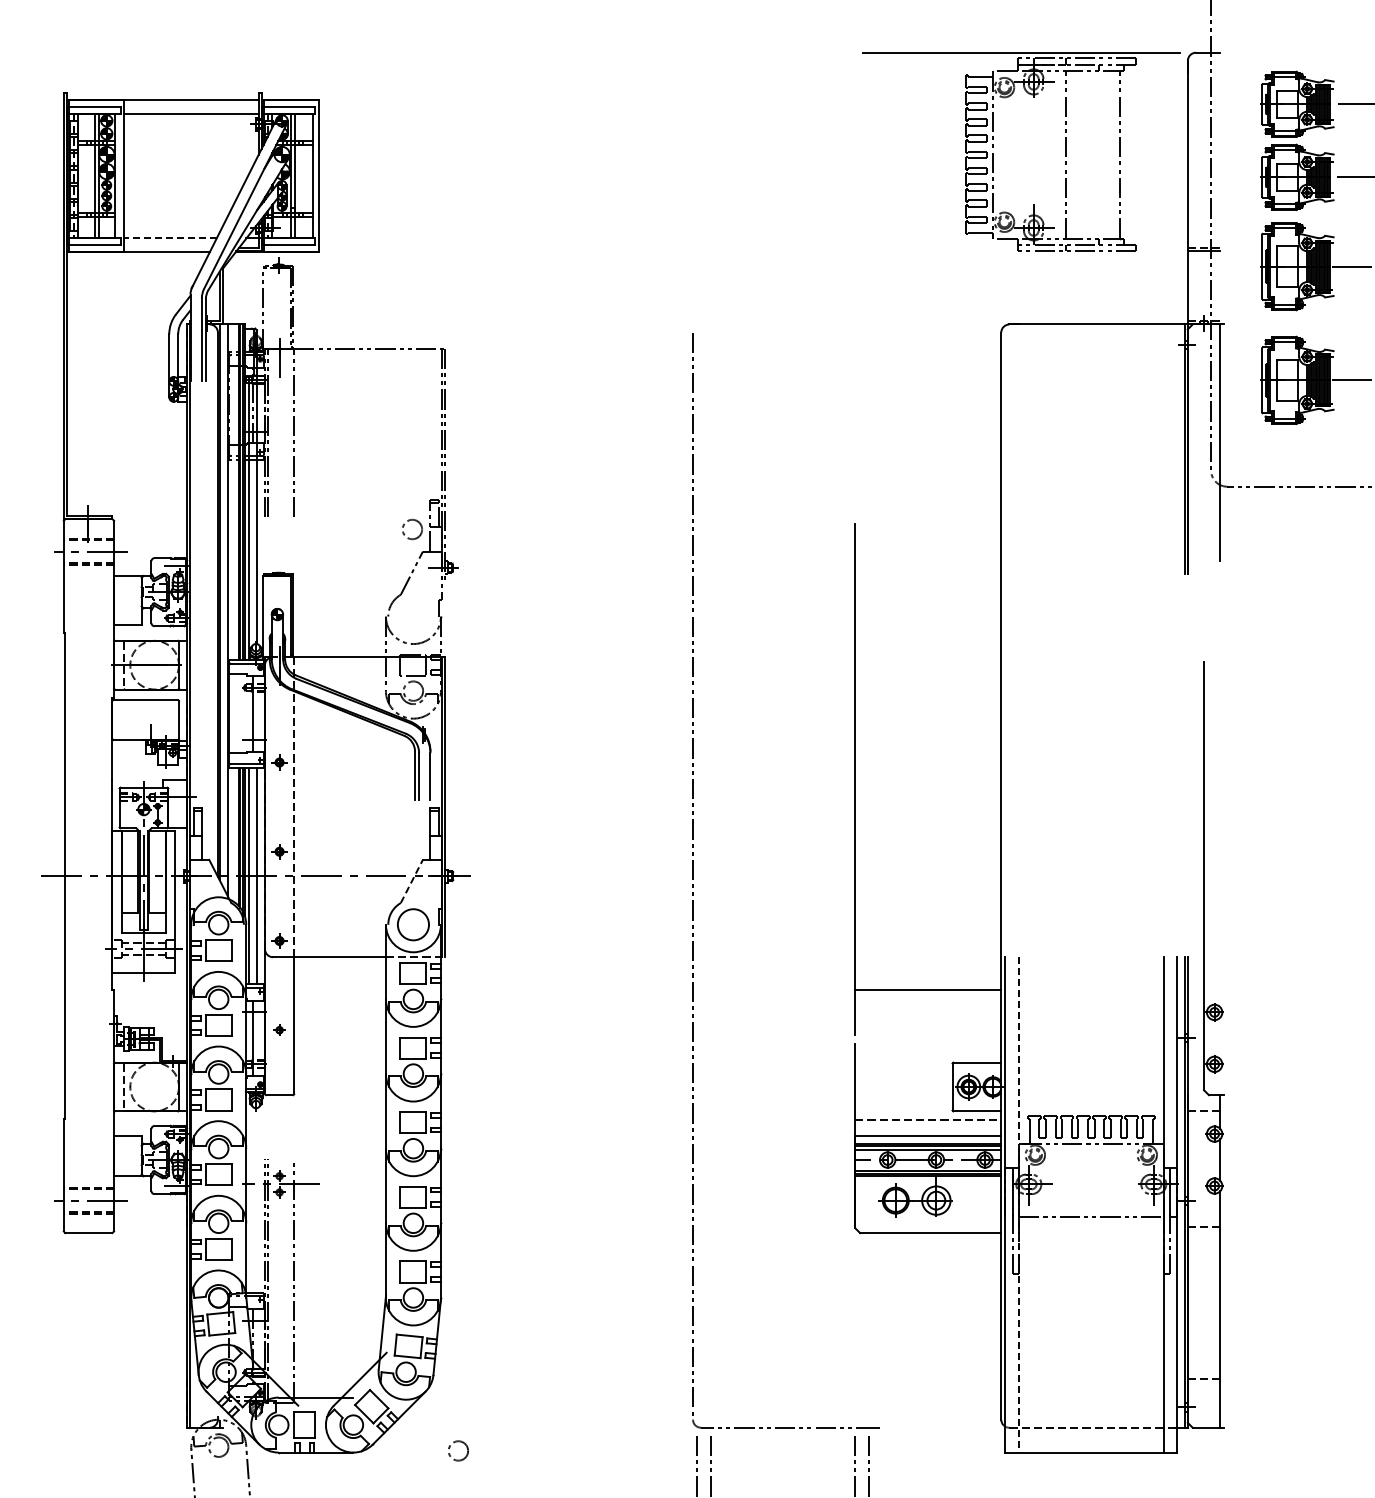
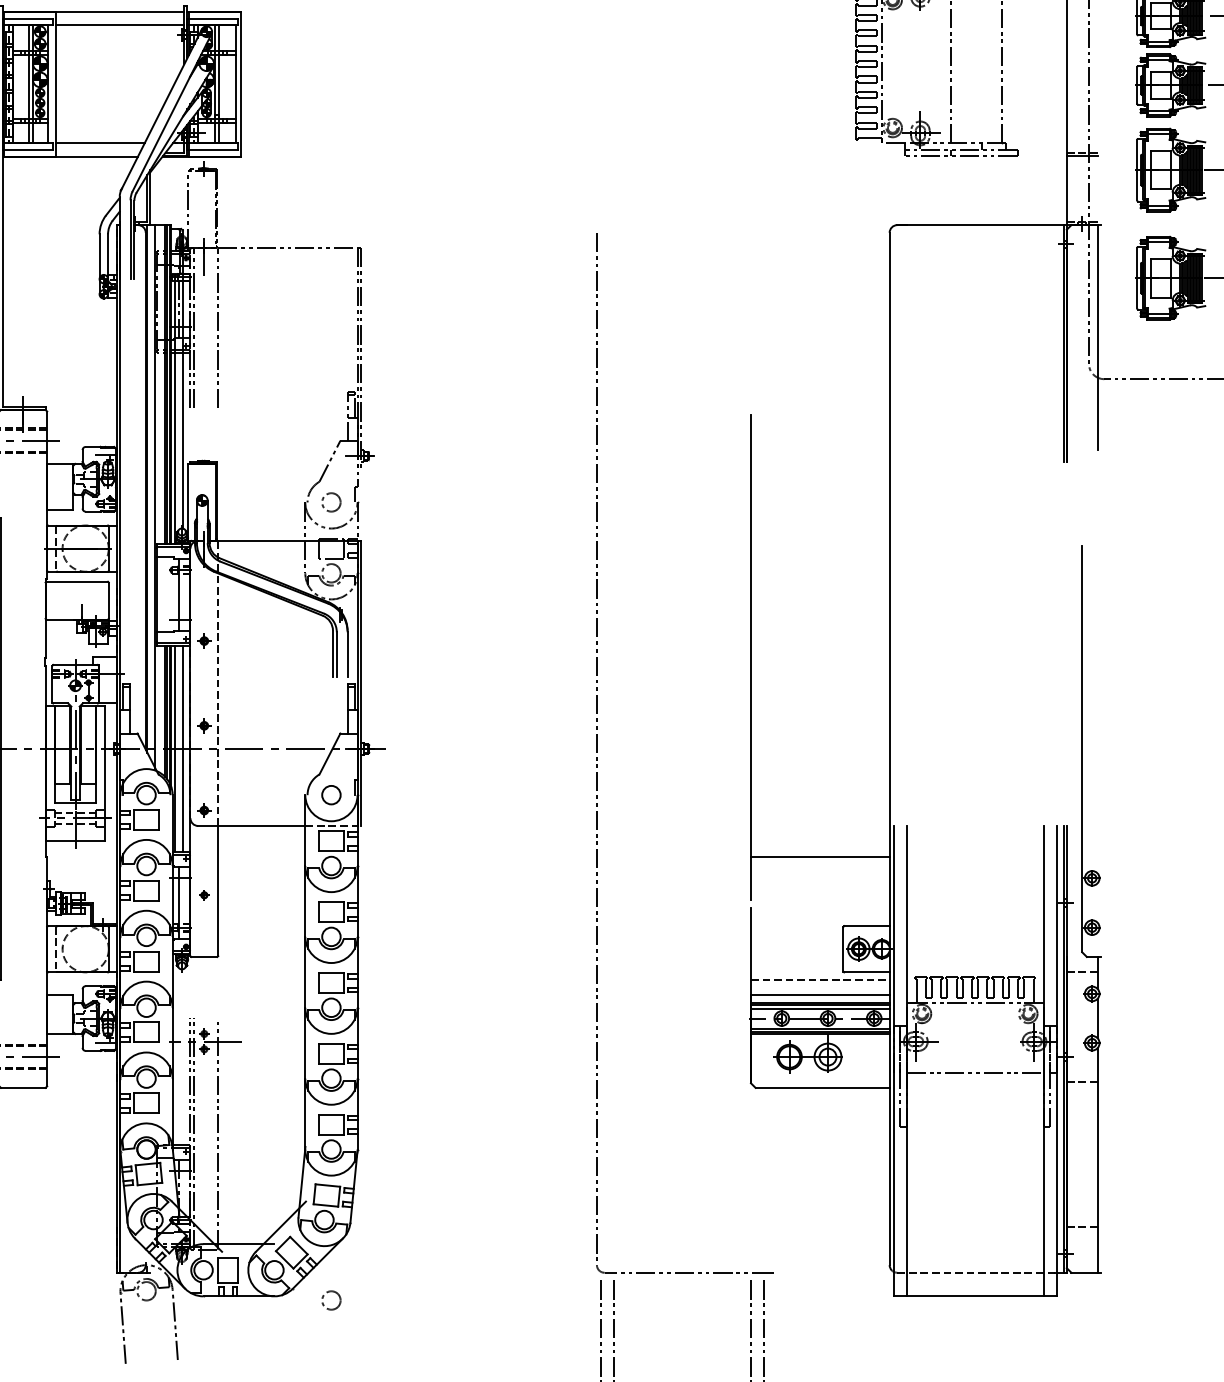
line: (169, 238) -> (99, 143), dashed -> solid
circle: (412, 529) -> (331, 502), moved
line: (412, 881) -> (330, 754), dashed -> solid
circle: (413, 924) -> (331, 794), size x0.62
line: (1019, 1204) -> (906, 1060), dashed -> solid
circle: (458, 1450) -> (331, 1300), moved

